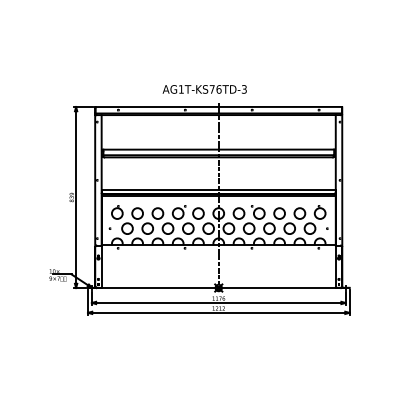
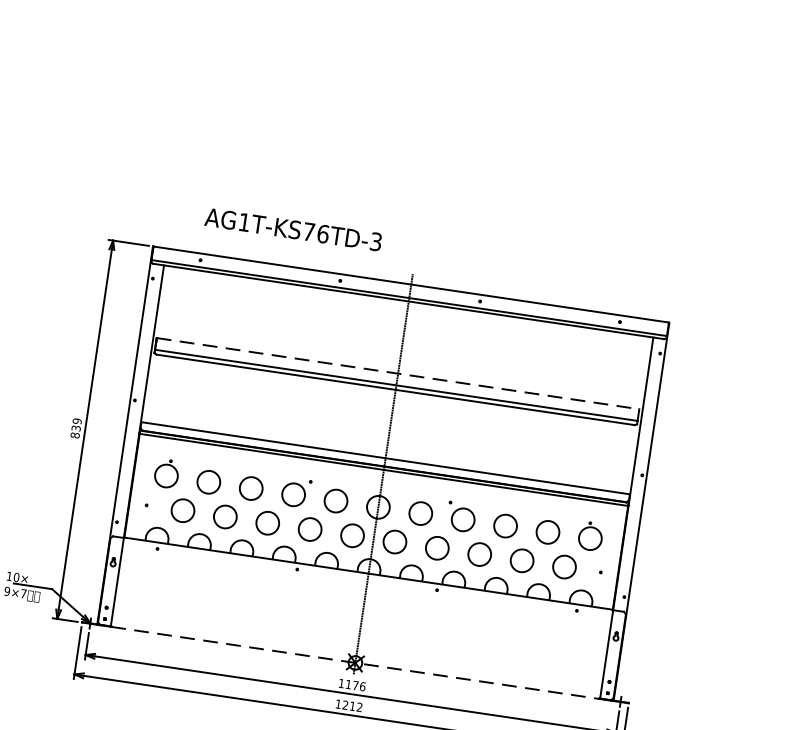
text: (204, 89) -> (292, 229), moved
line: (219, 149) -> (399, 373), solid -> dashed
line: (218, 288) -> (354, 663), solid -> dashed

